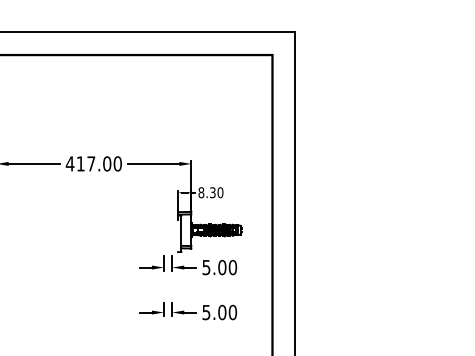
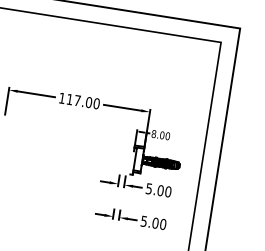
text: (69, 163) -> (61, 97), 417.00 -> 117.00
text: (212, 192) -> (162, 135), 8.30 -> 8.00

